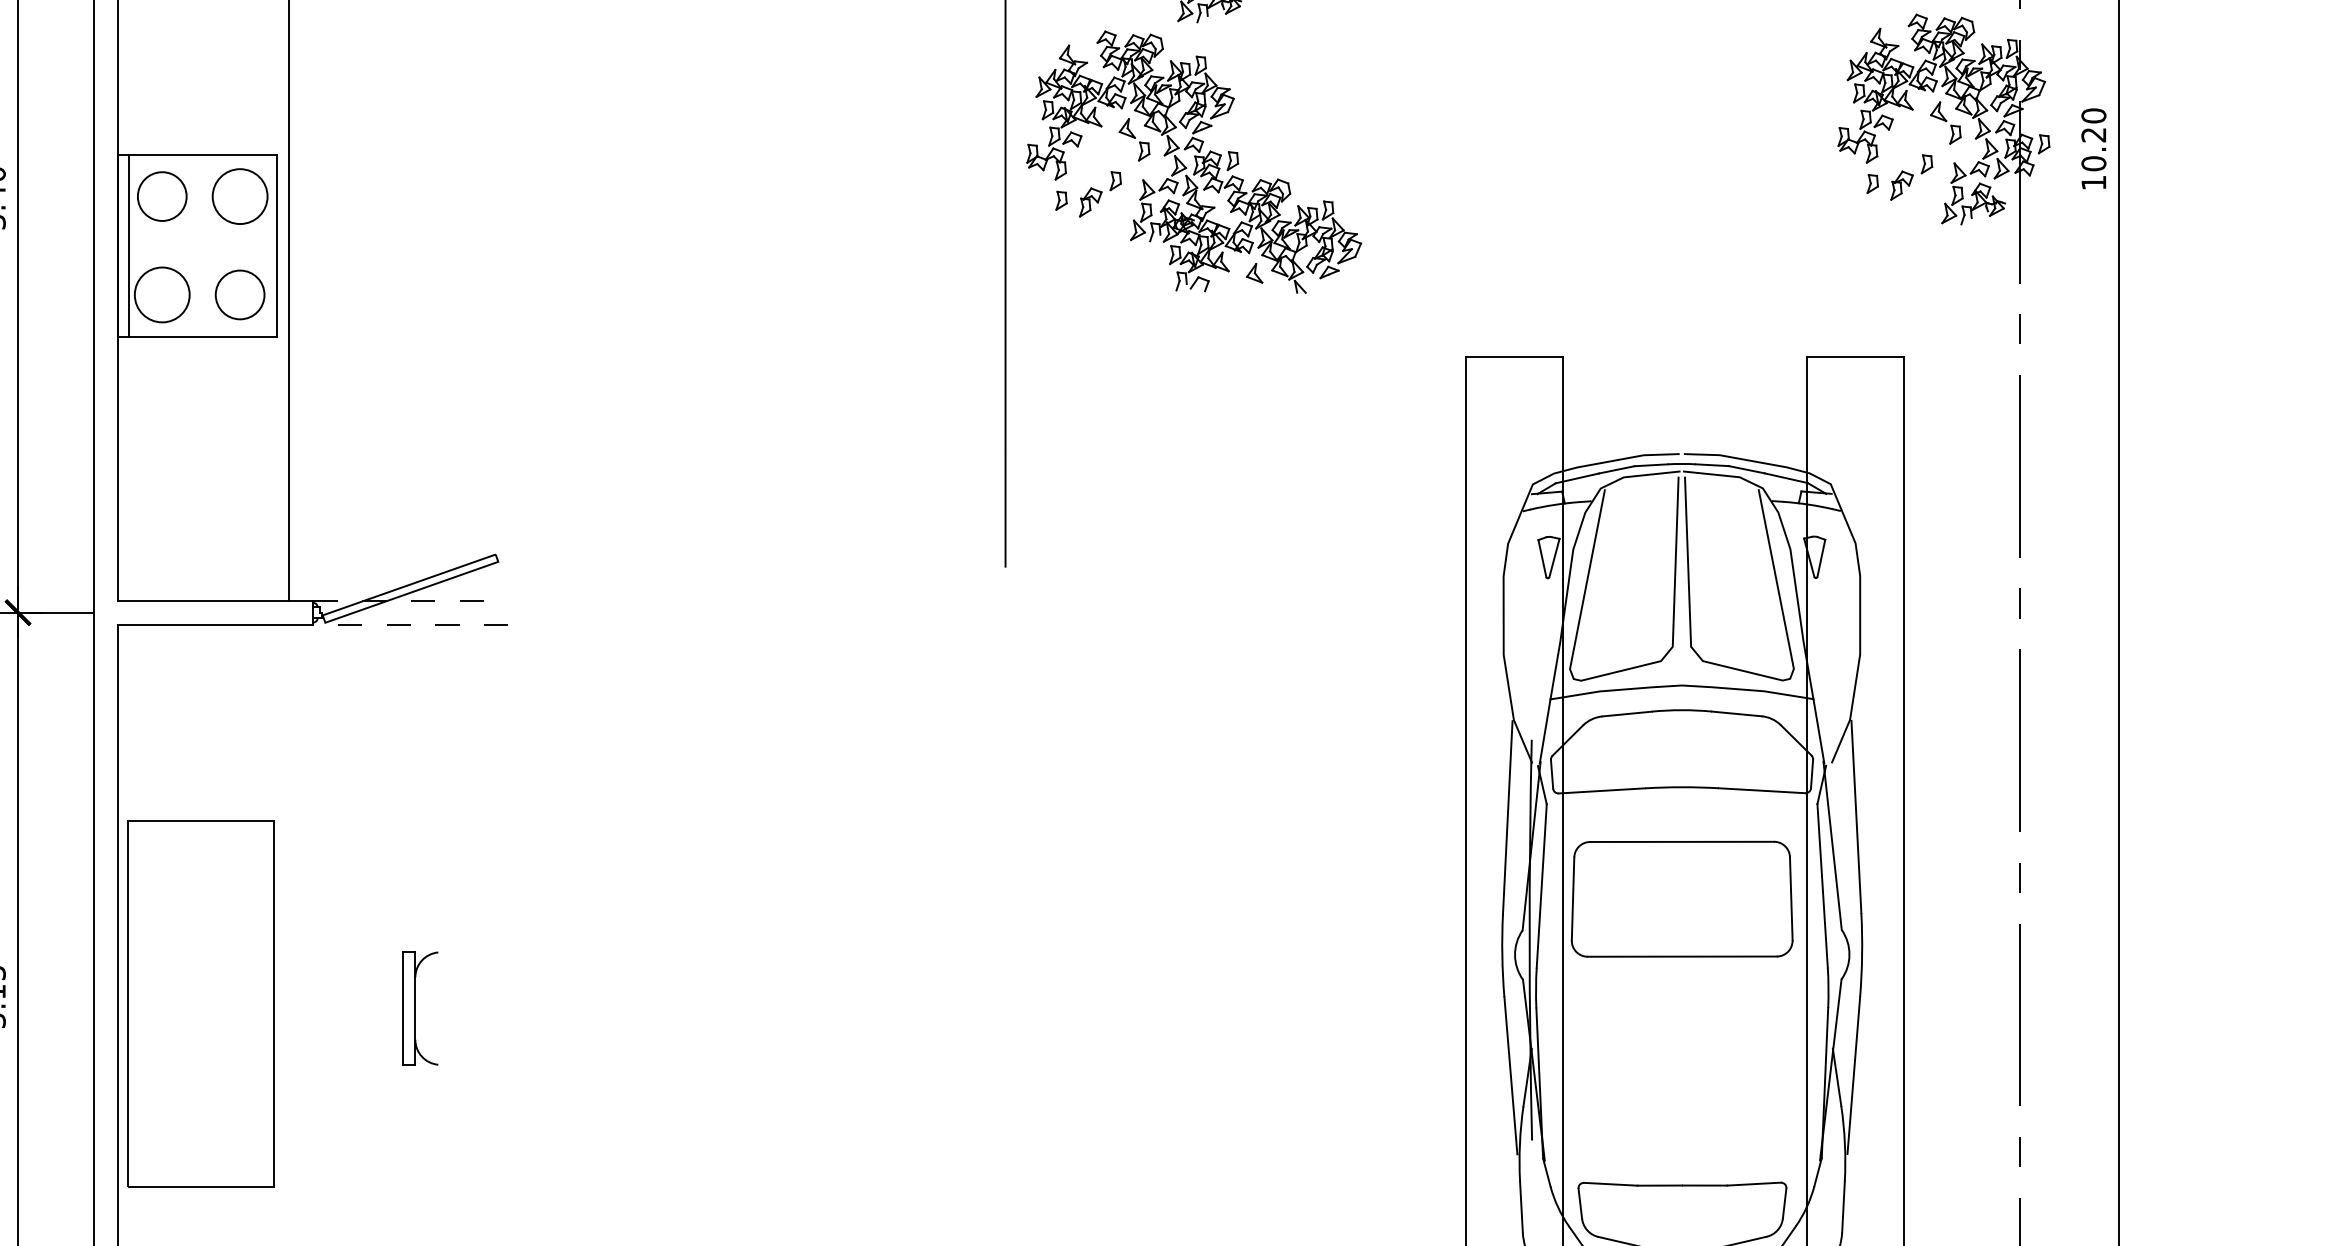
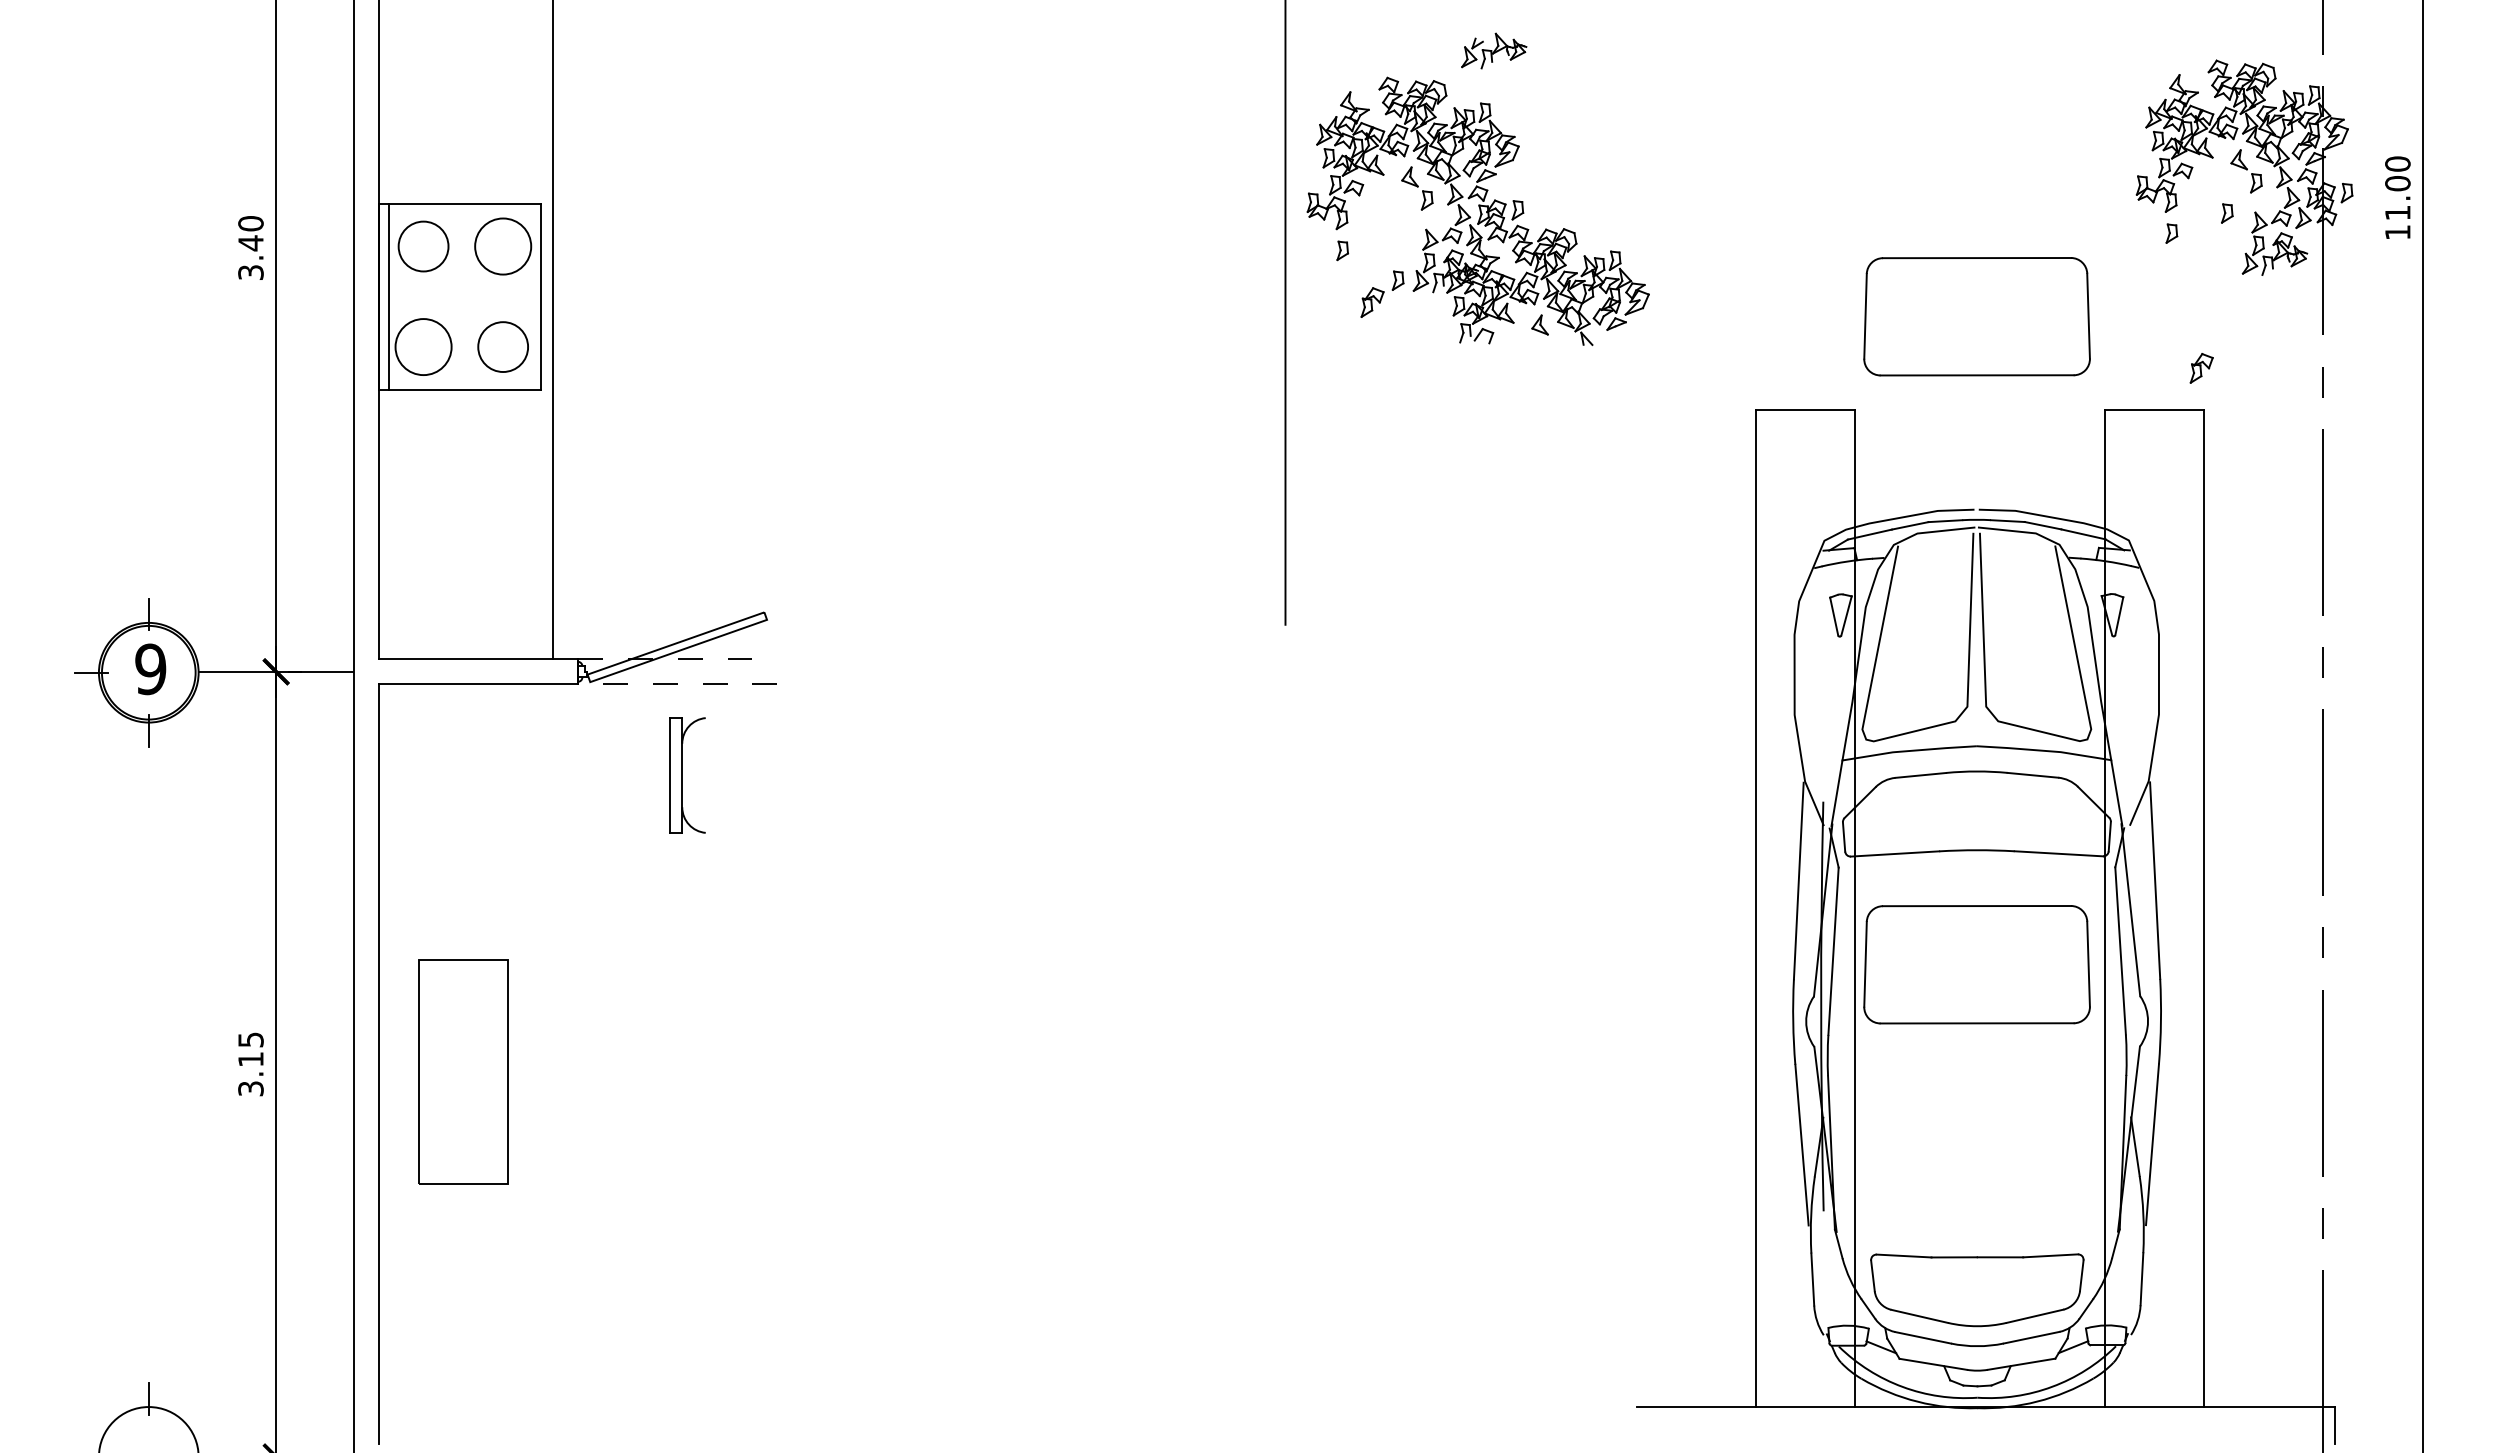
text: (2093, 149) -> (2397, 198), 10.20 -> 11.00
part: (1901, 185) -> (2201, 368), moved
part: (1100, 193) -> (1382, 293), moved
part: (1681, 265) -> (1976, 316), added
part: (201, 1003) -> (463, 1071), size x0.6
part: (420, 1008) -> (687, 775), moved

